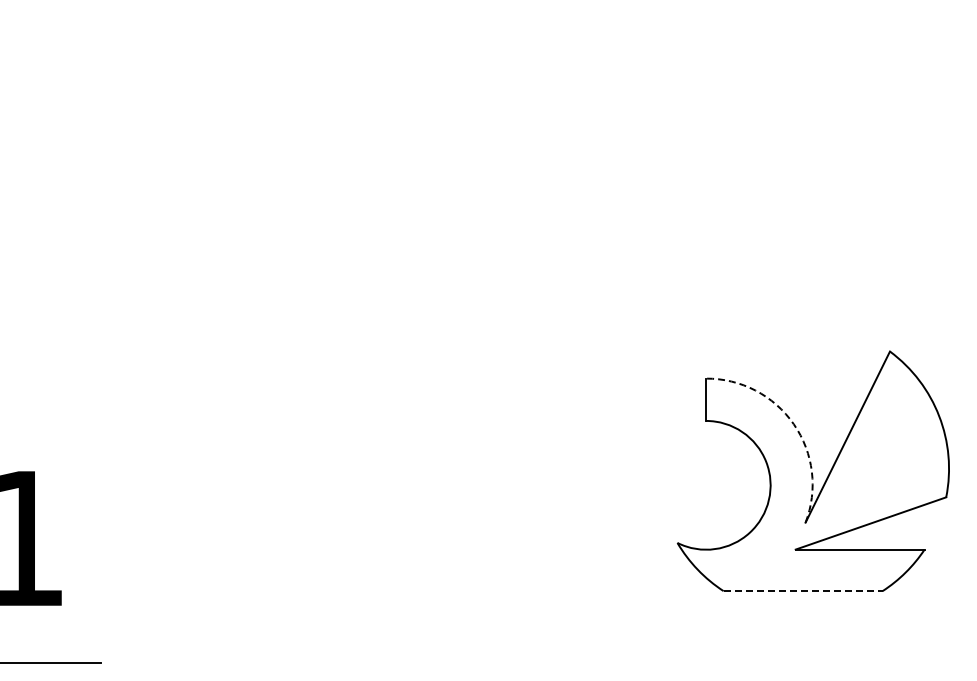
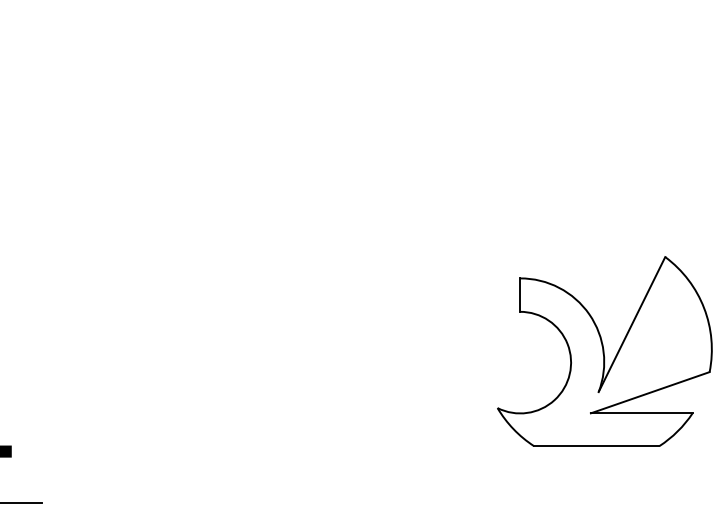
arc: (793, 424) -> (589, 314), dashed -> solid
line: (803, 591) -> (597, 446), dashed -> solid

